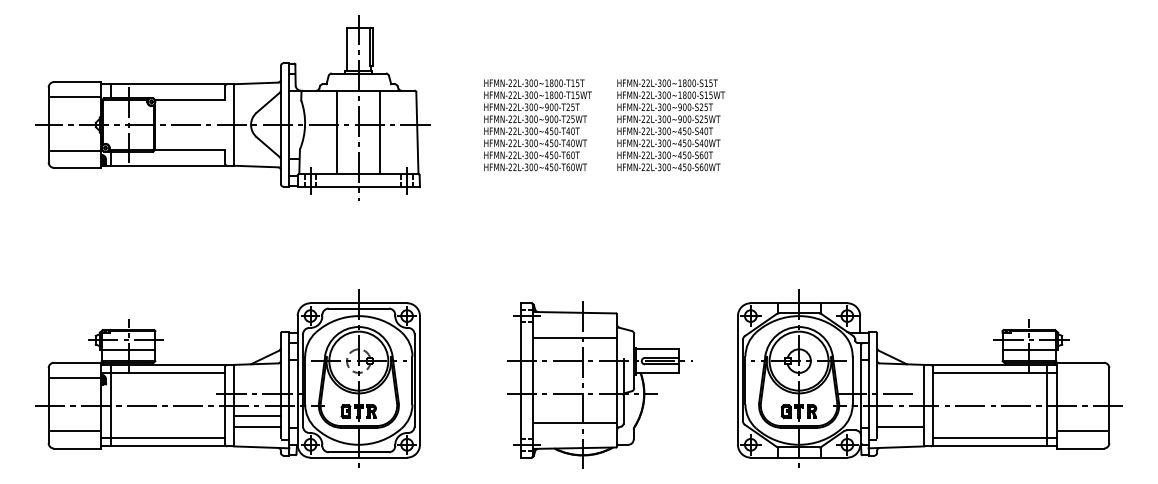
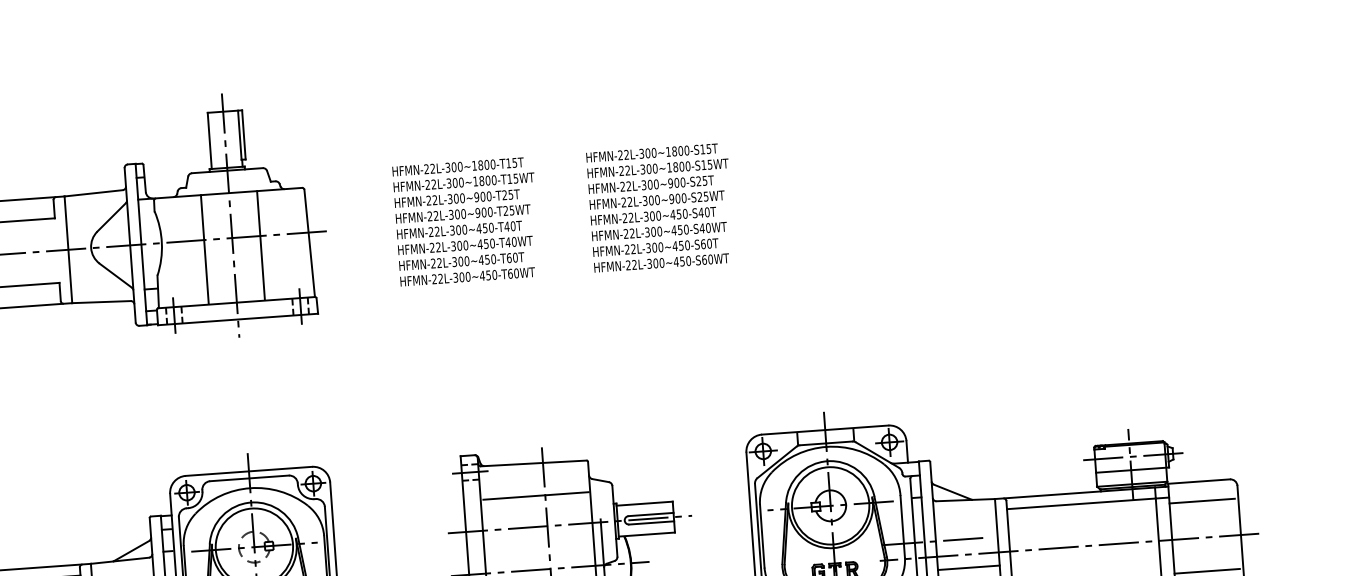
text: (671, 125) -> (661, 207), moved
line: (1081, 377) -> (1201, 500), added
line: (900, 415) -> (968, 567), added

